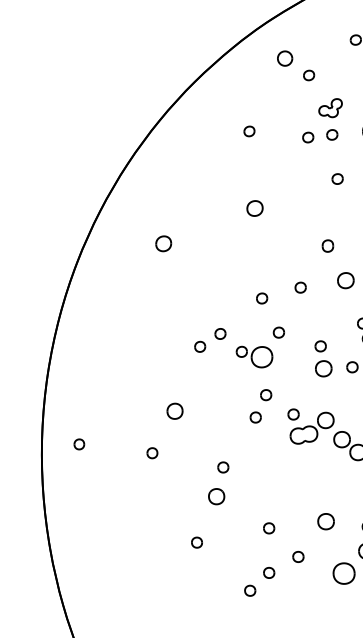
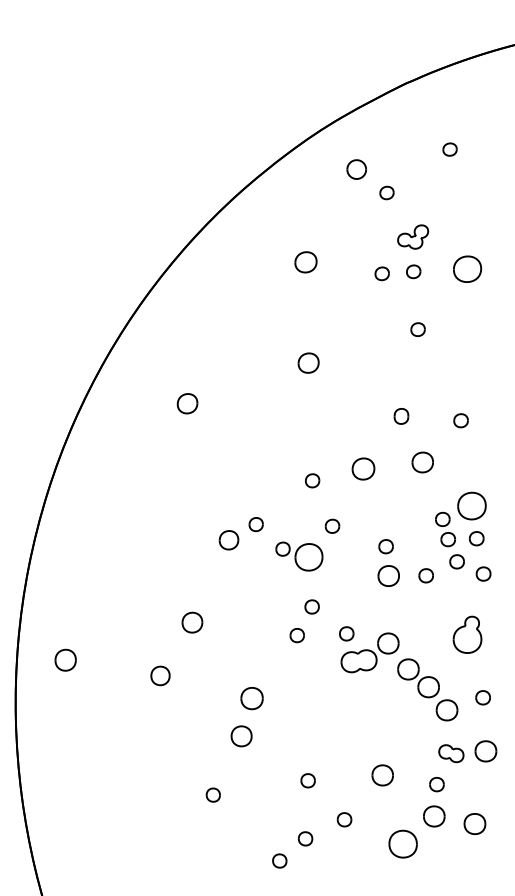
part: (249, 131) -> (305, 262), size x1.6
part: (300, 287) -> (363, 468), size x1.6
part: (199, 346) -> (228, 539), size x1.4
part: (79, 443) -> (65, 659), size x1.6
part: (152, 452) -> (160, 675), size x1.4
part: (222, 467) -> (251, 698), size x1.6

